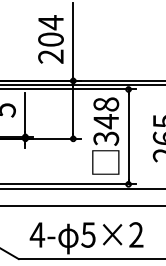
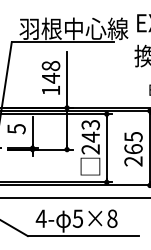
text: (50, 38) -> (50, 77), 204 -> 148
text: (105, 120) -> (90, 136), 348 -> 243
text: (136, 234) -> (112, 218), 5×2 -> 5×8

